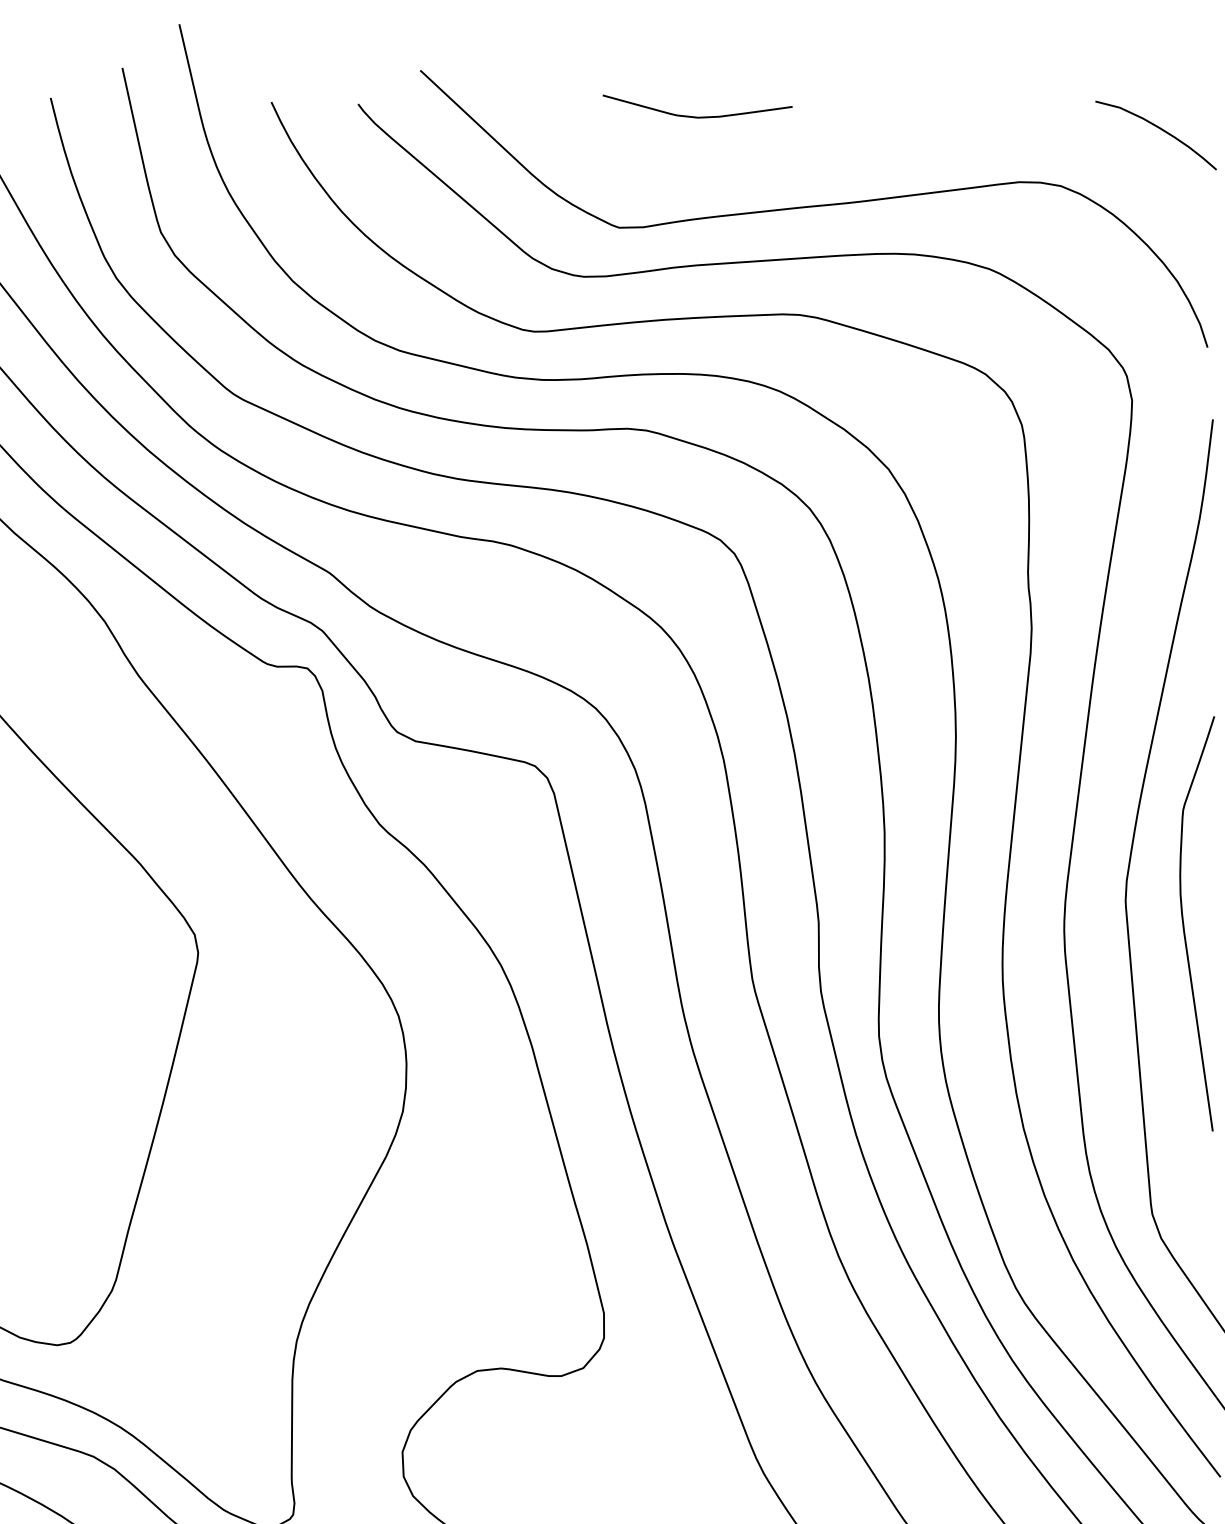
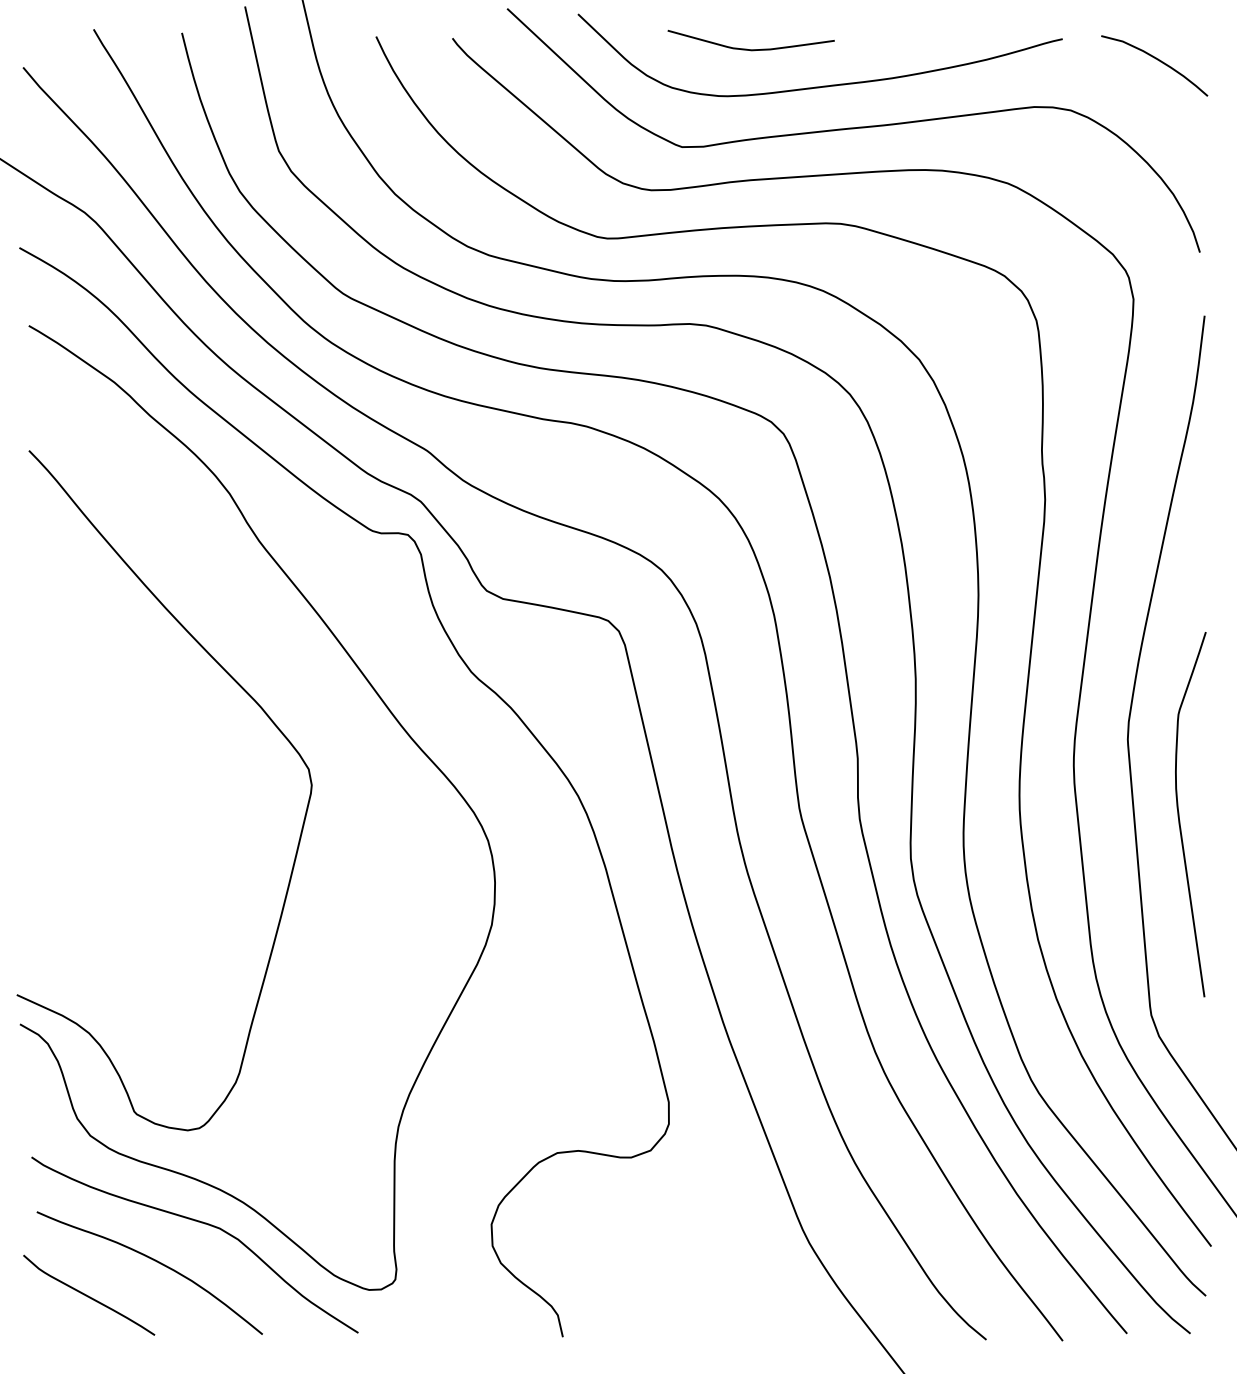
curve: (779, 157) -> (823, 85), added
curve: (1184, 923) -> (1179, 814), moved

